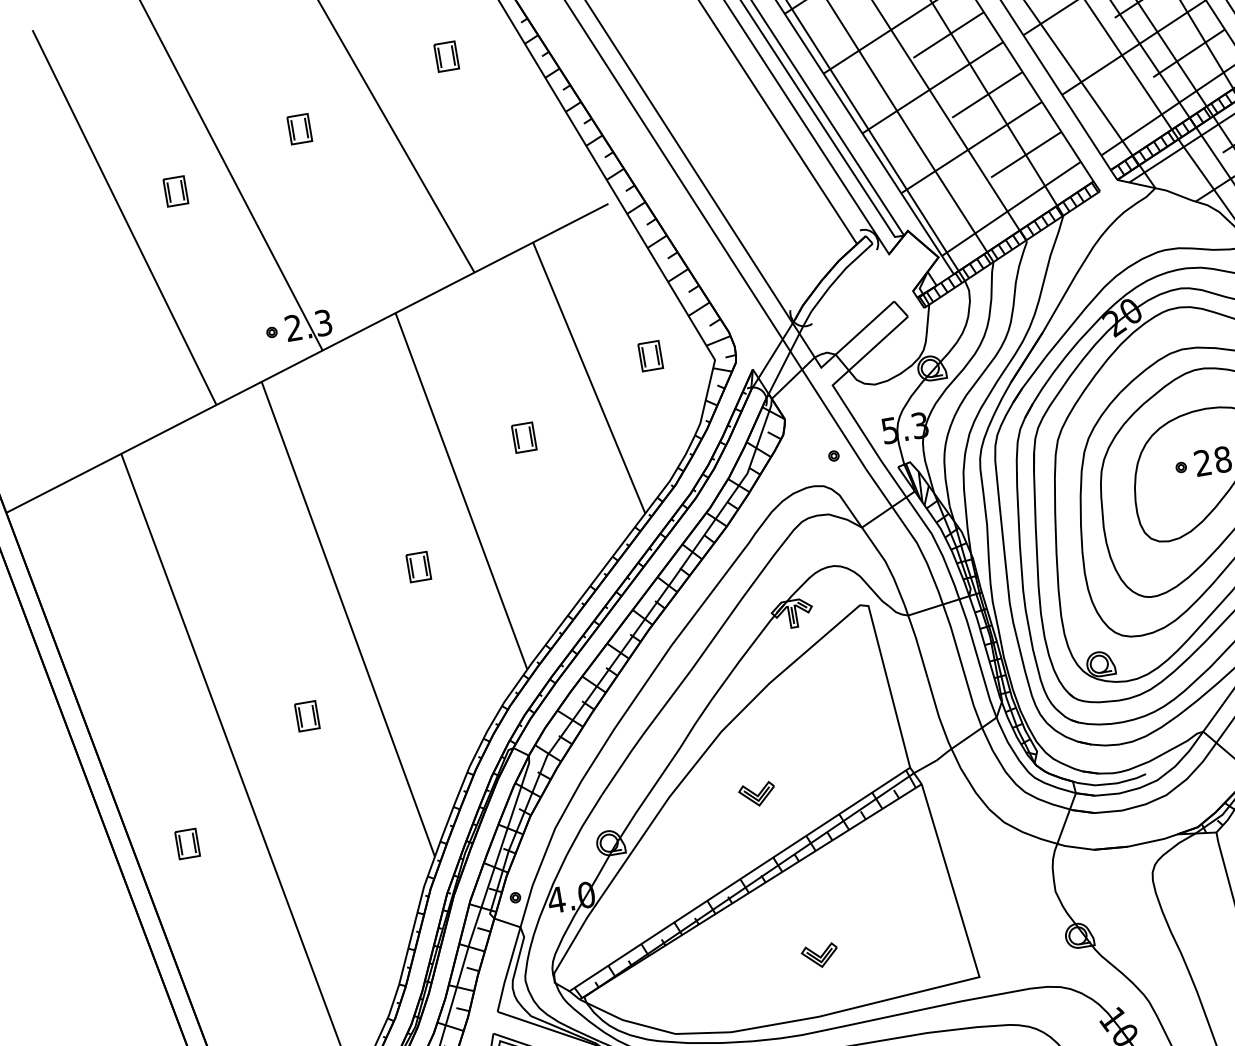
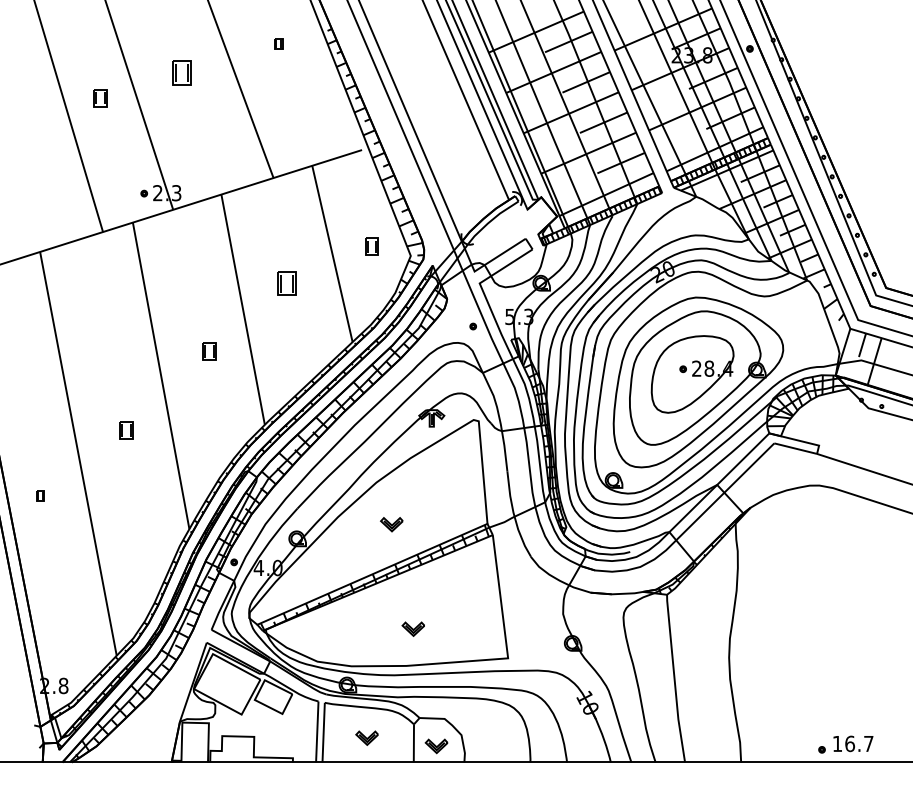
part: (446, 56) -> (278, 43), size x0.6
part: (298, 128) -> (181, 72), size x1.4
part: (523, 437) -> (286, 283), size x1.4
part: (187, 843) -> (40, 495), size x0.6

